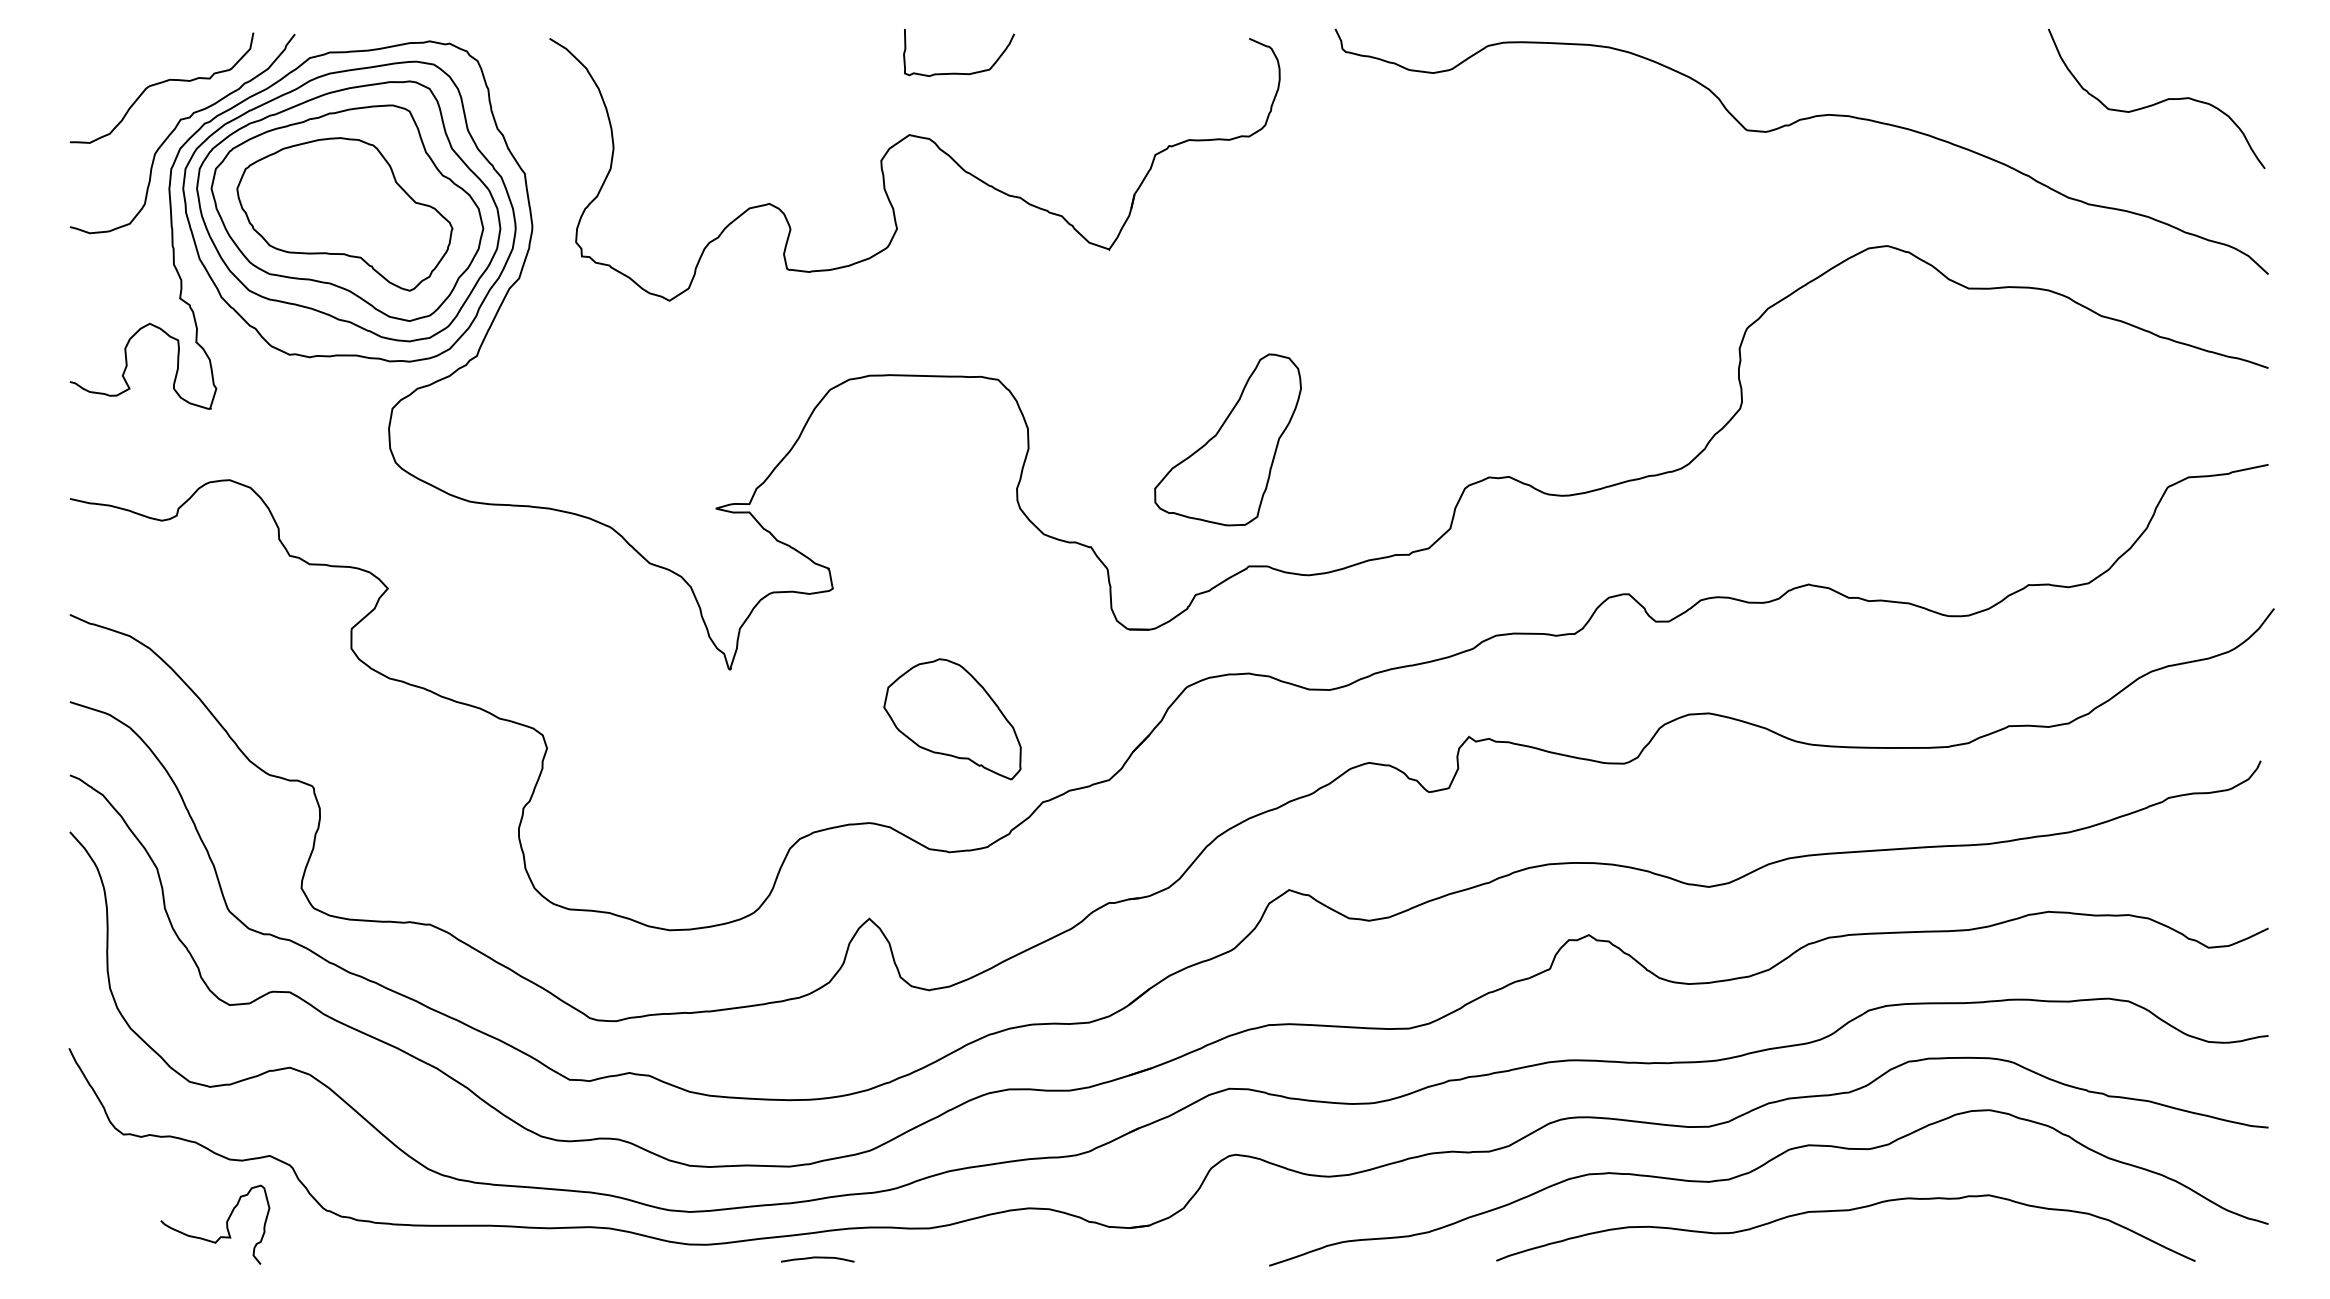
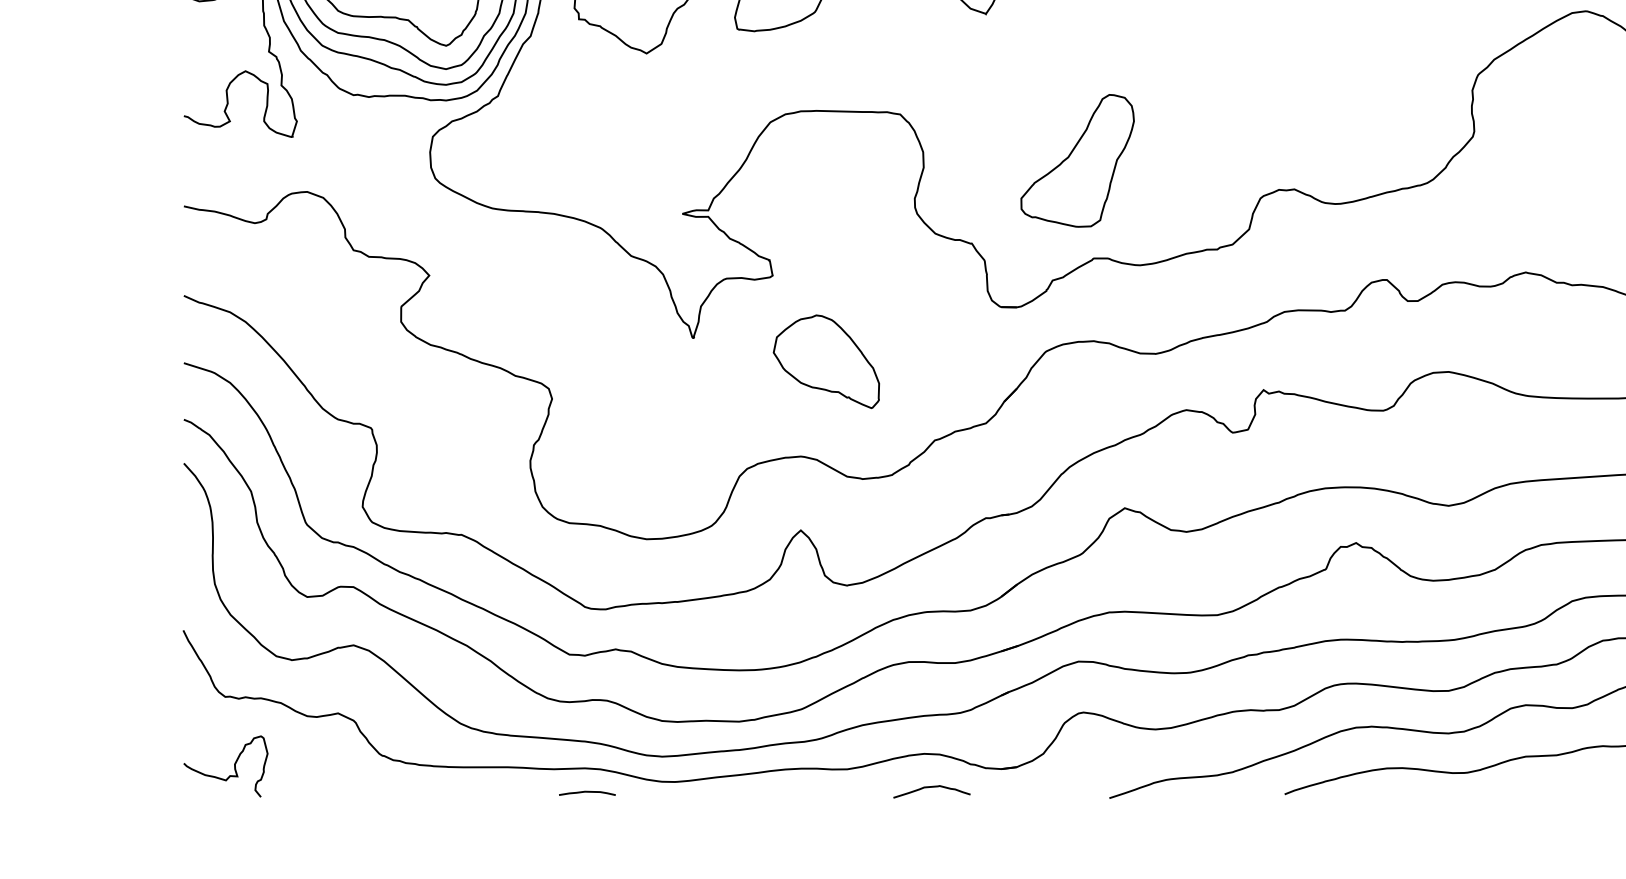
part: (952, 719) -> (826, 361), moved
curve: (226, 1224) -> (234, 766), moved
curve: (1038, 1252) -> (931, 787), added
curve: (817, 1258) -> (587, 792), moved

